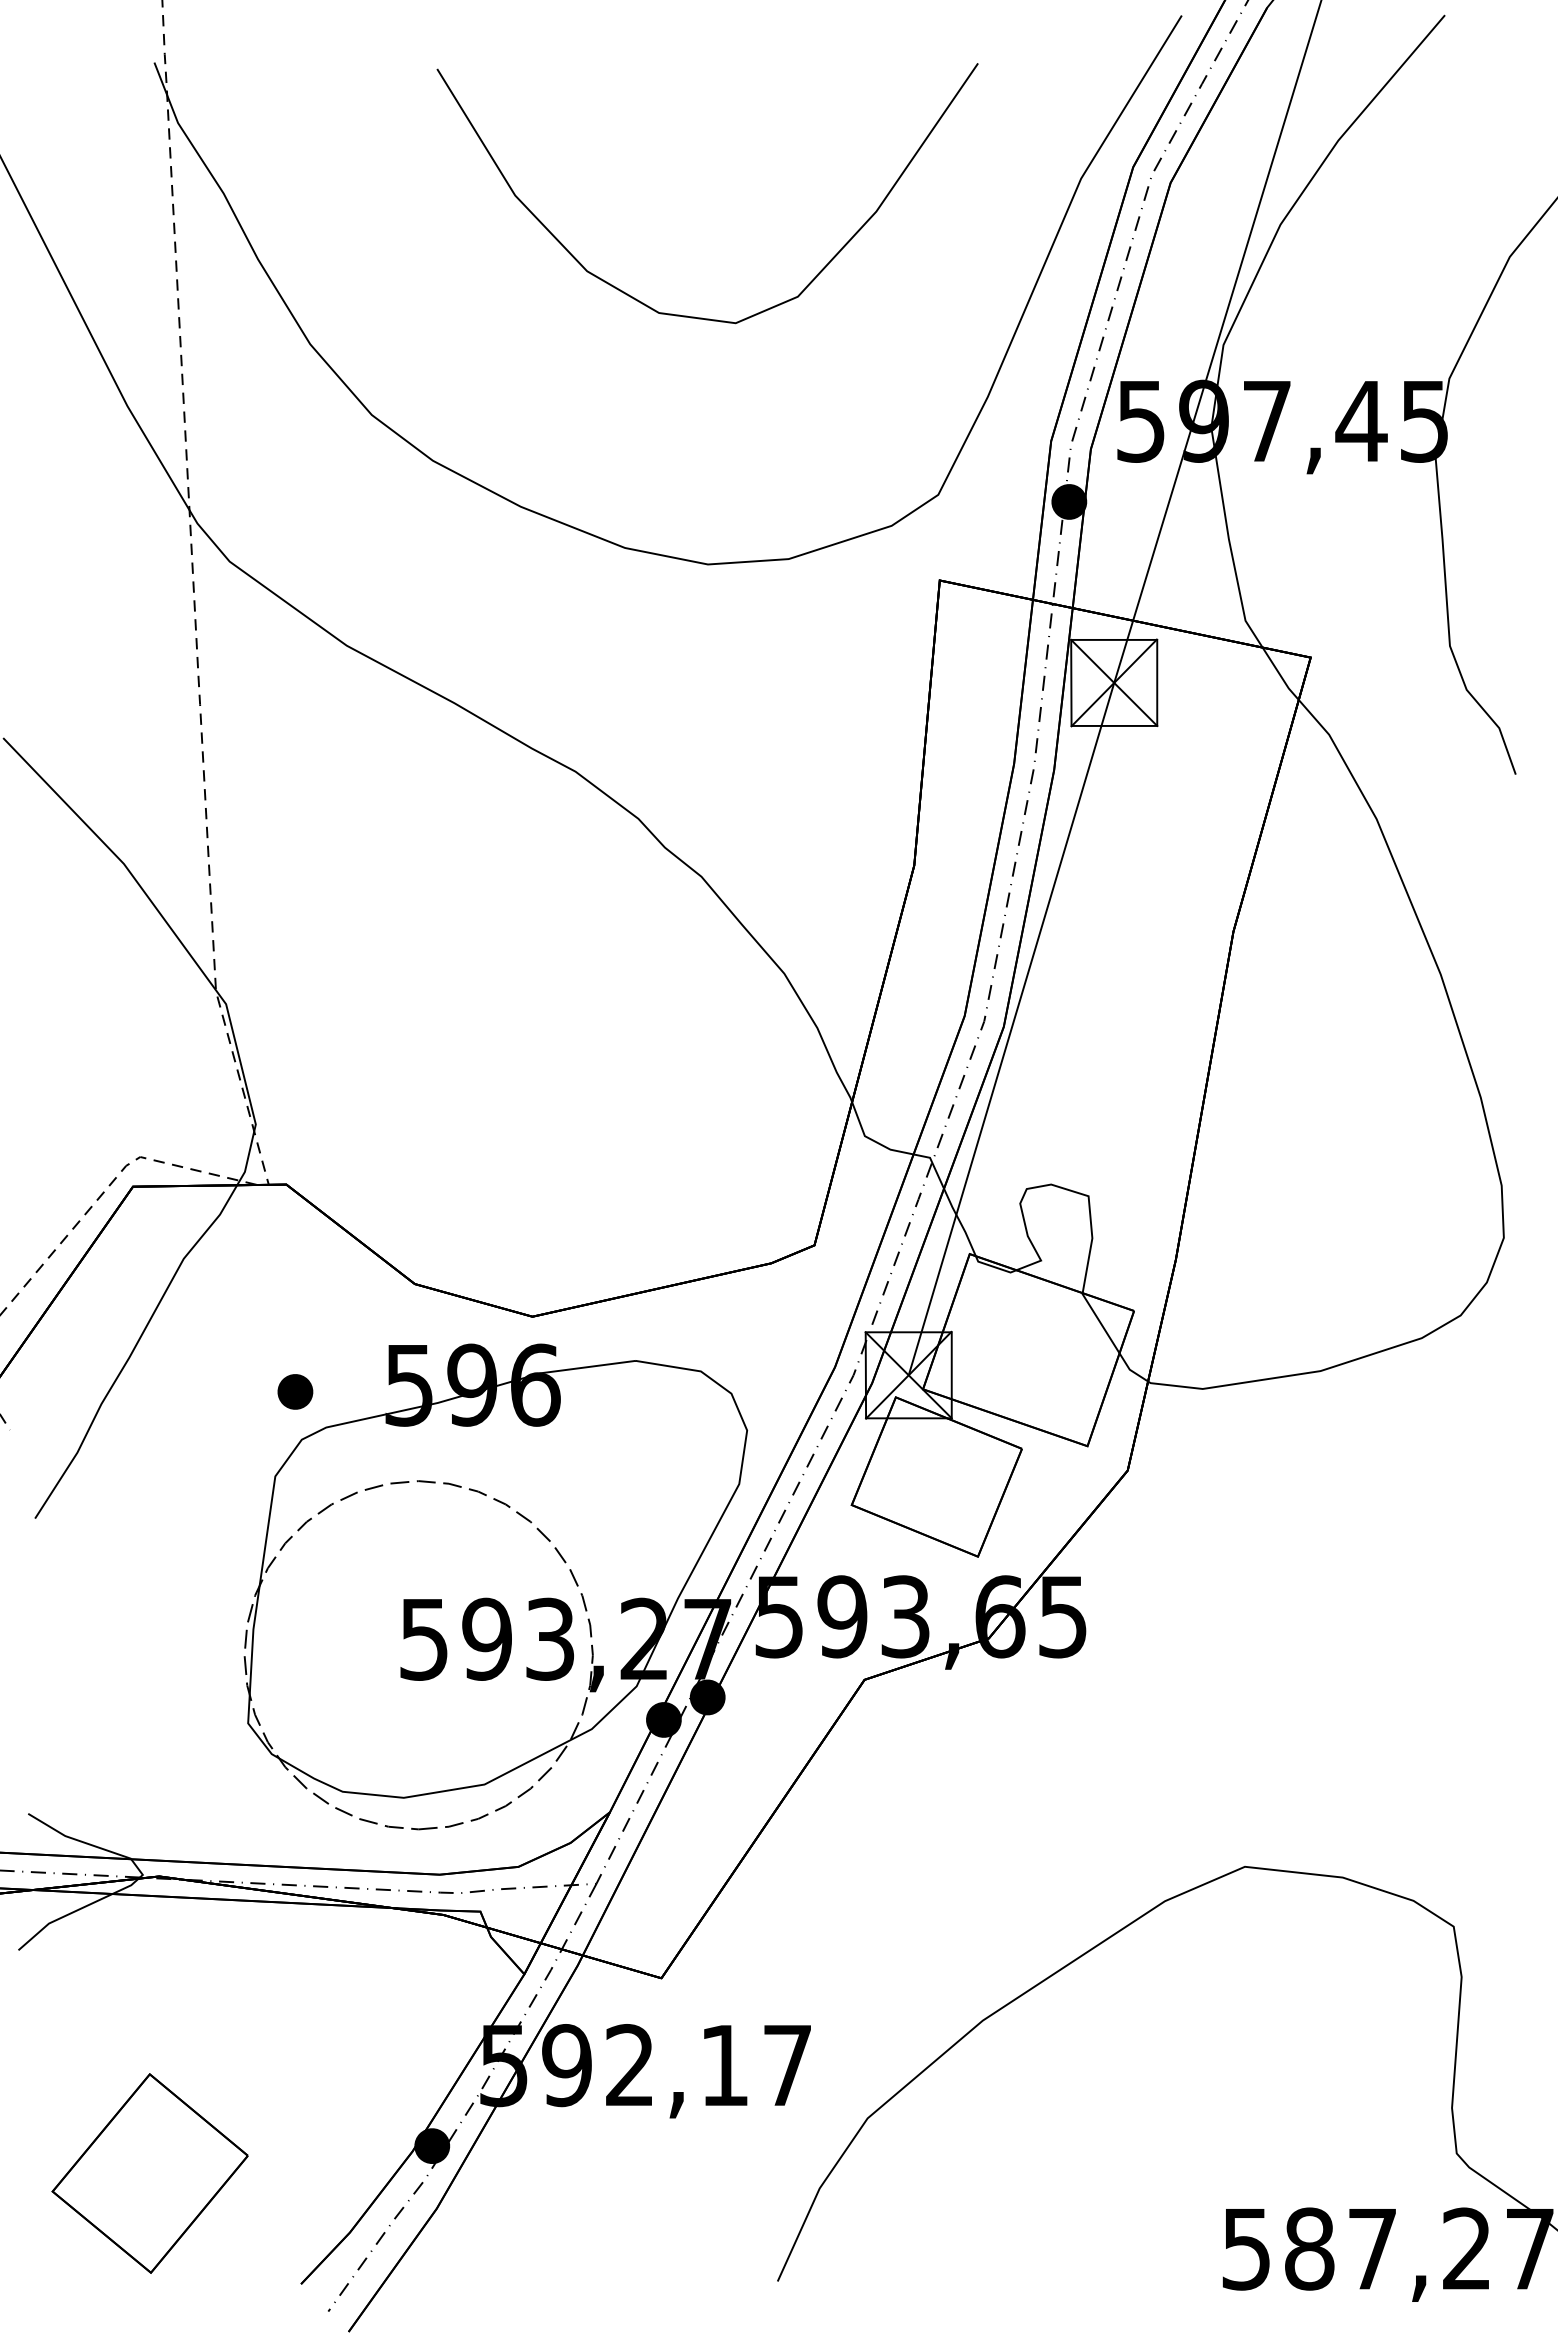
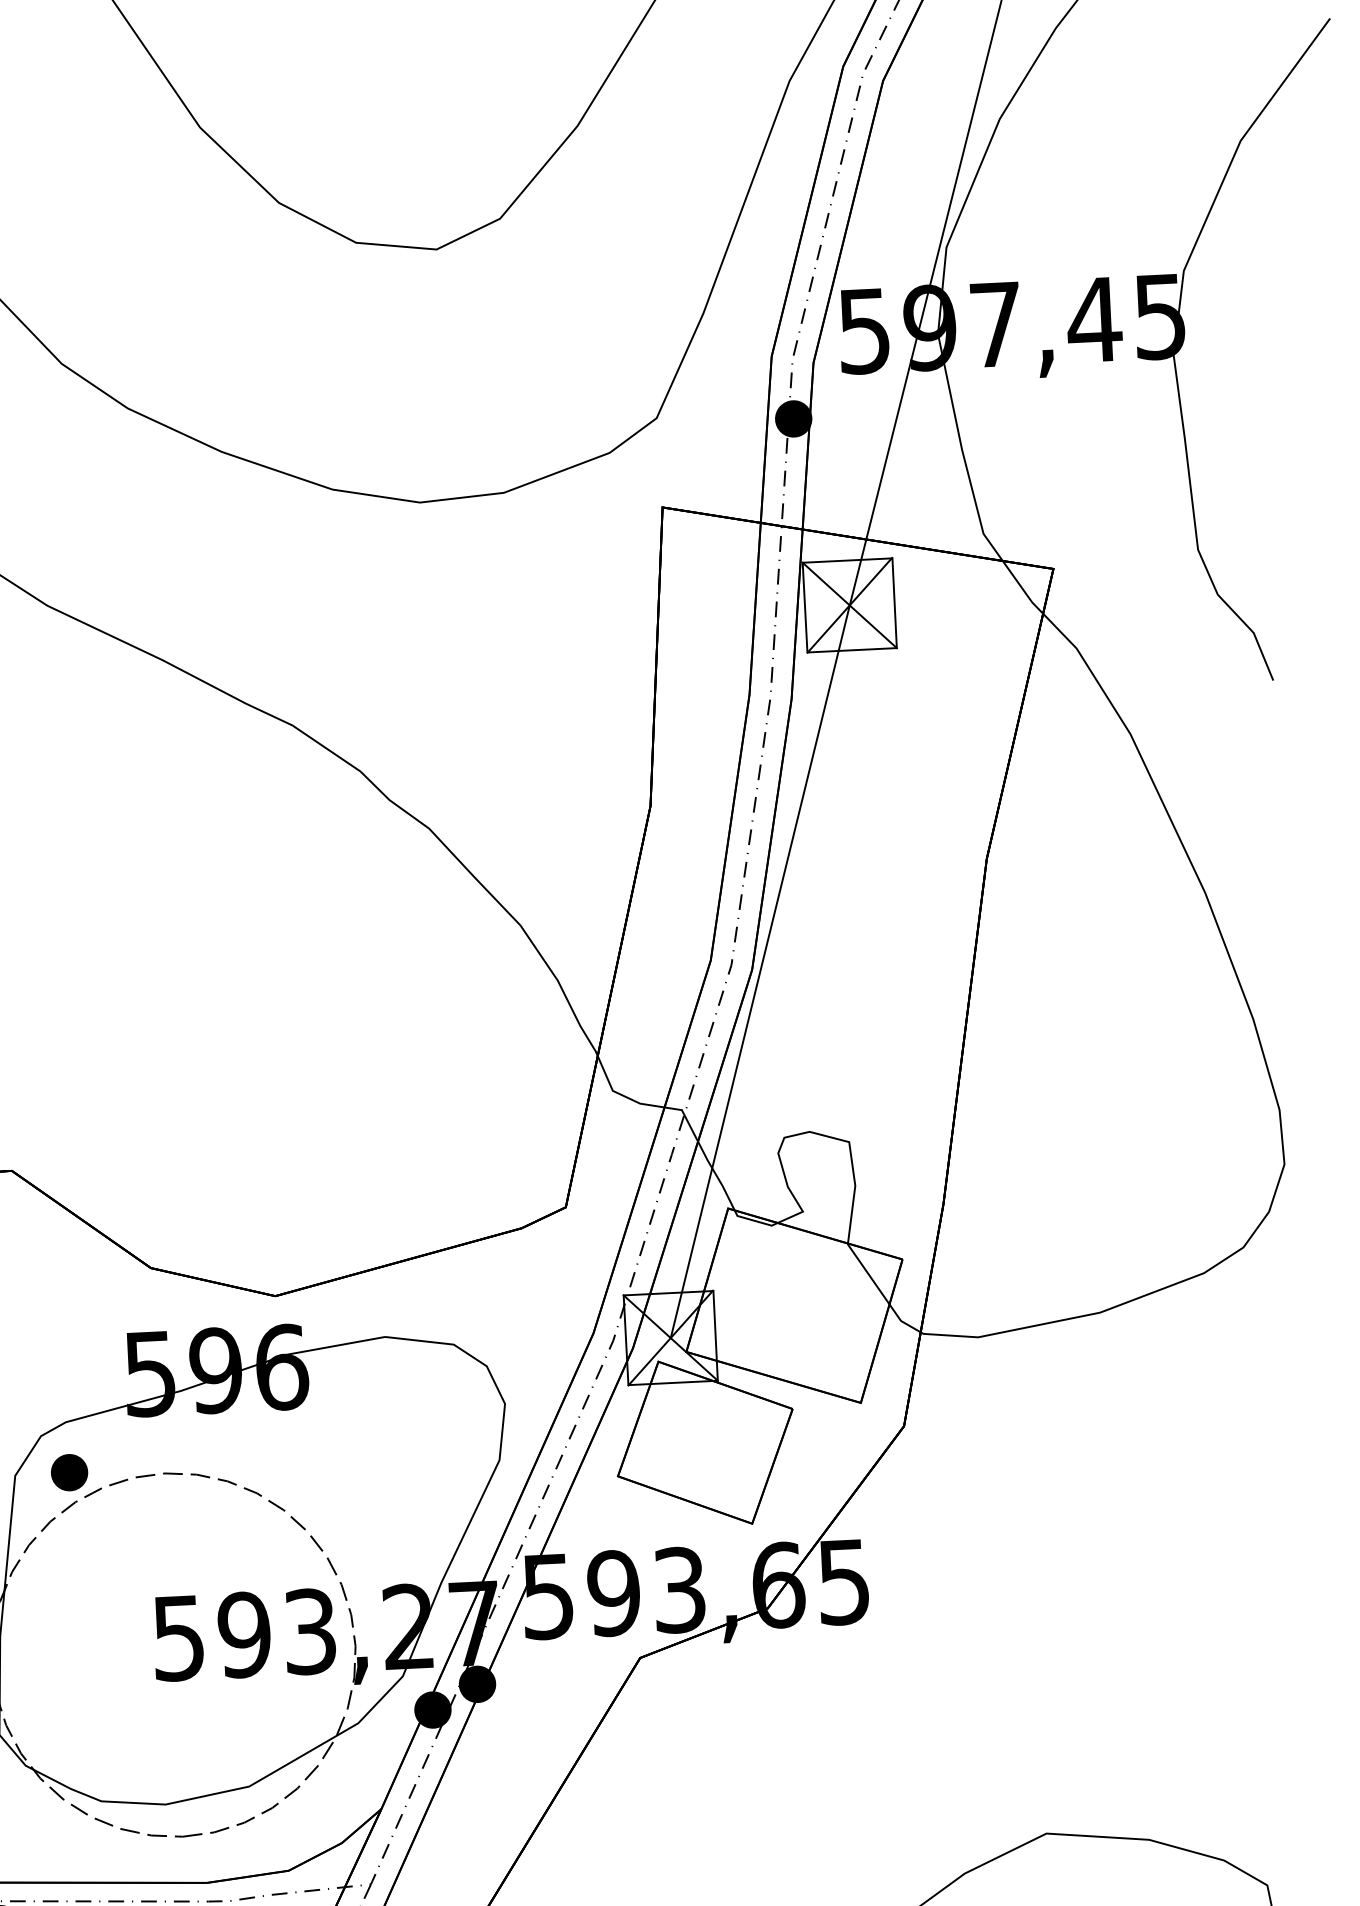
part: (295, 1391) -> (69, 1472), moved

